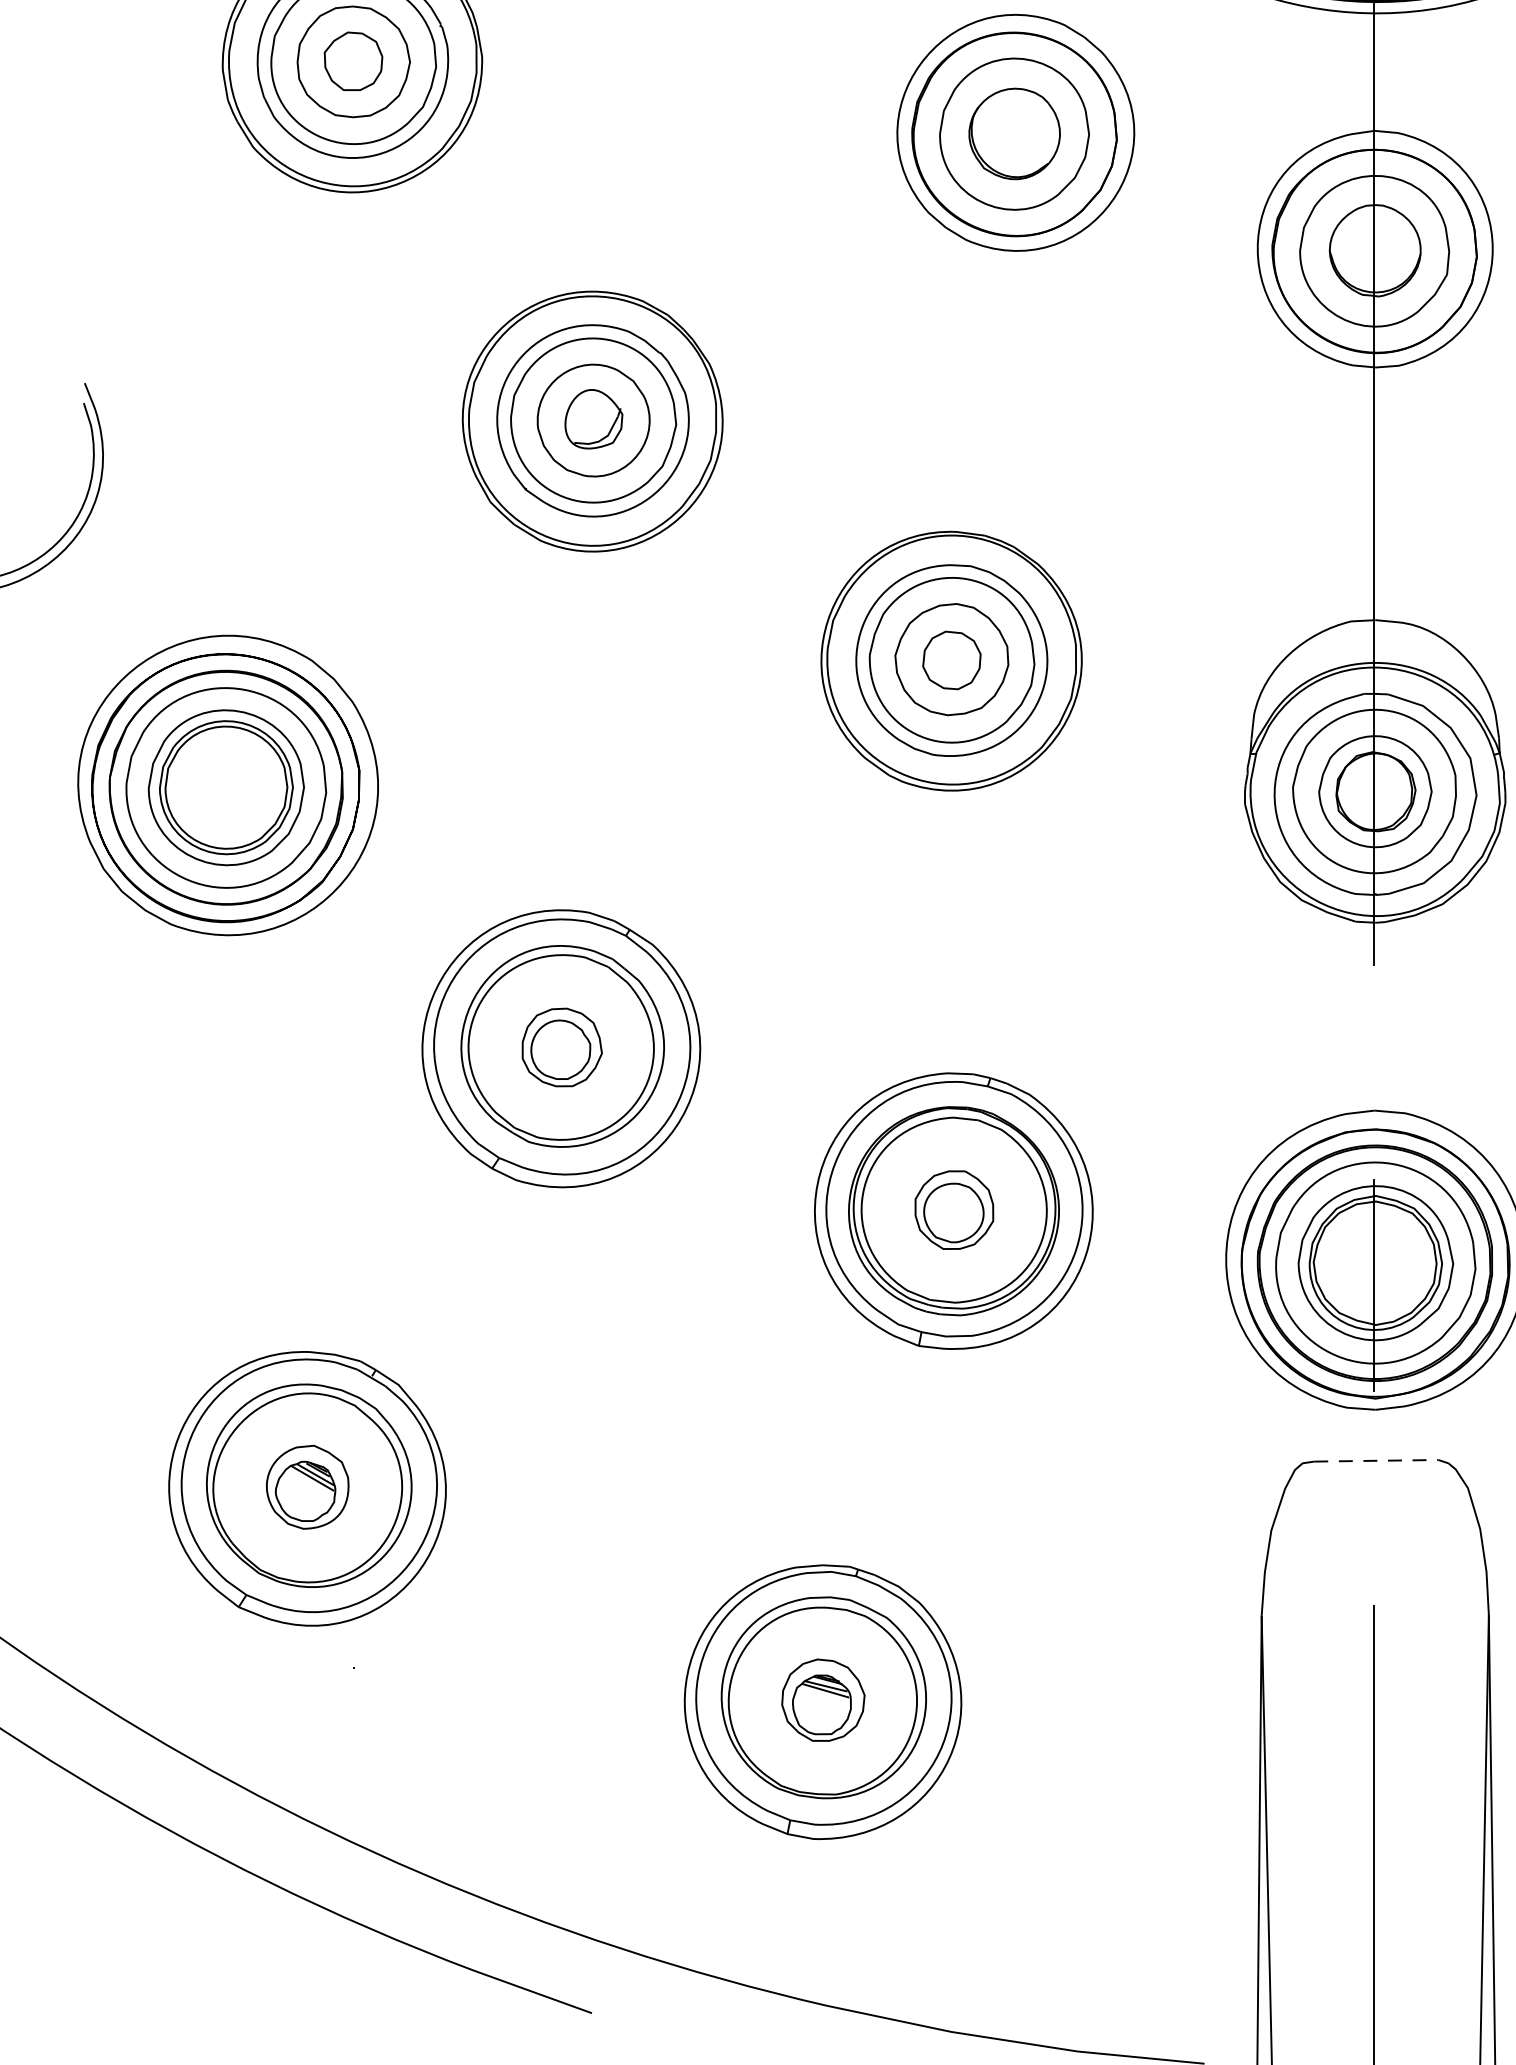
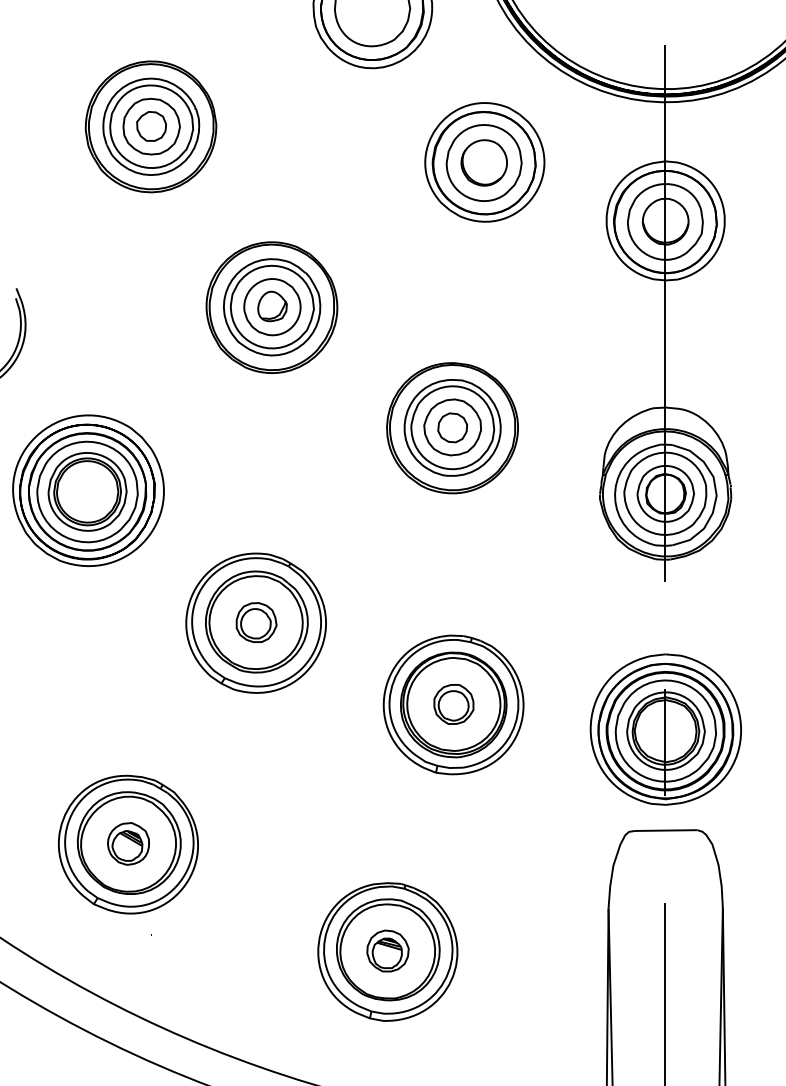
line: (1376, 1460) -> (666, 830), dashed -> solid

